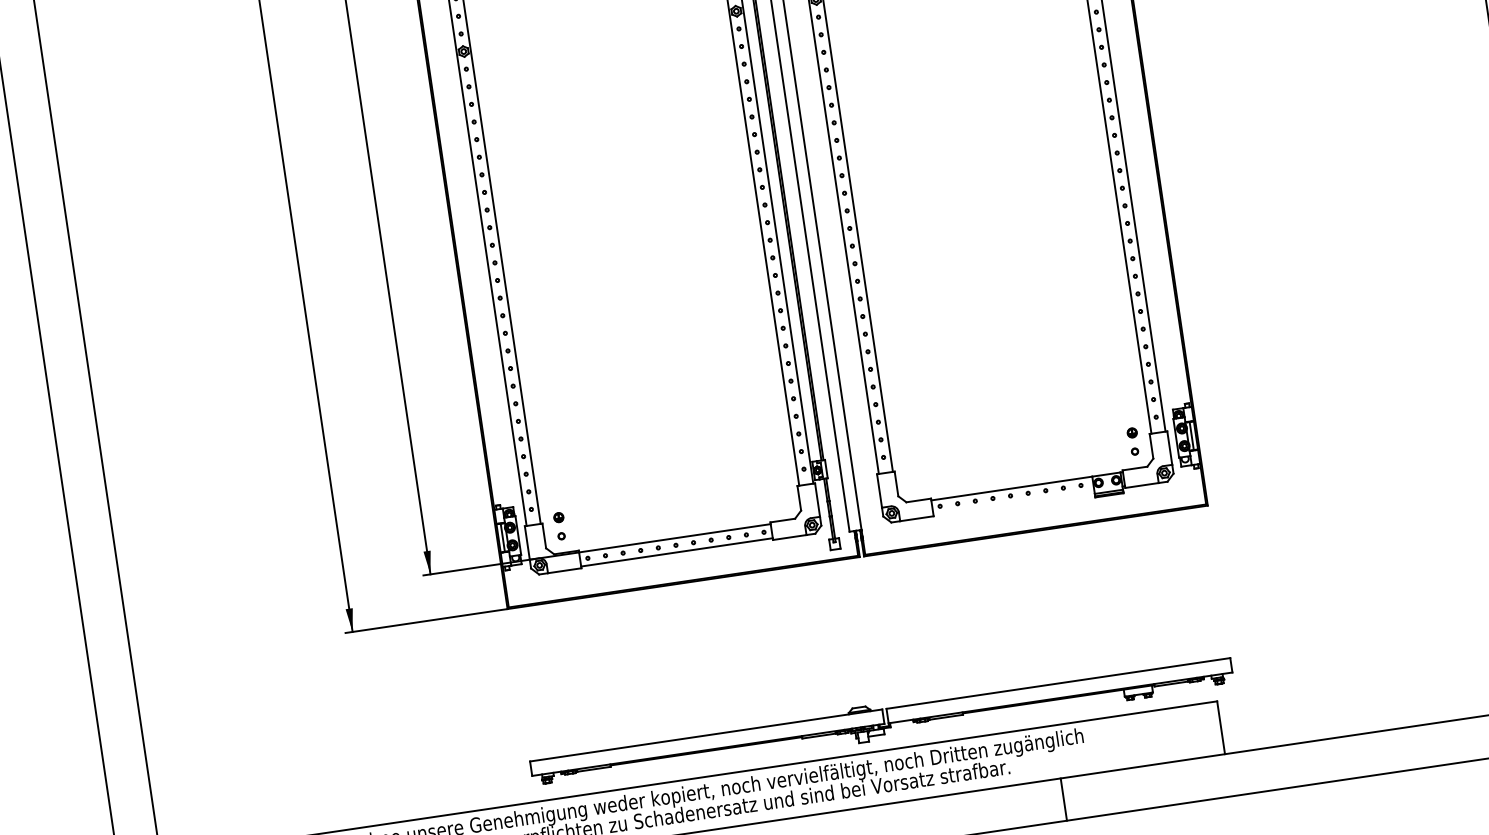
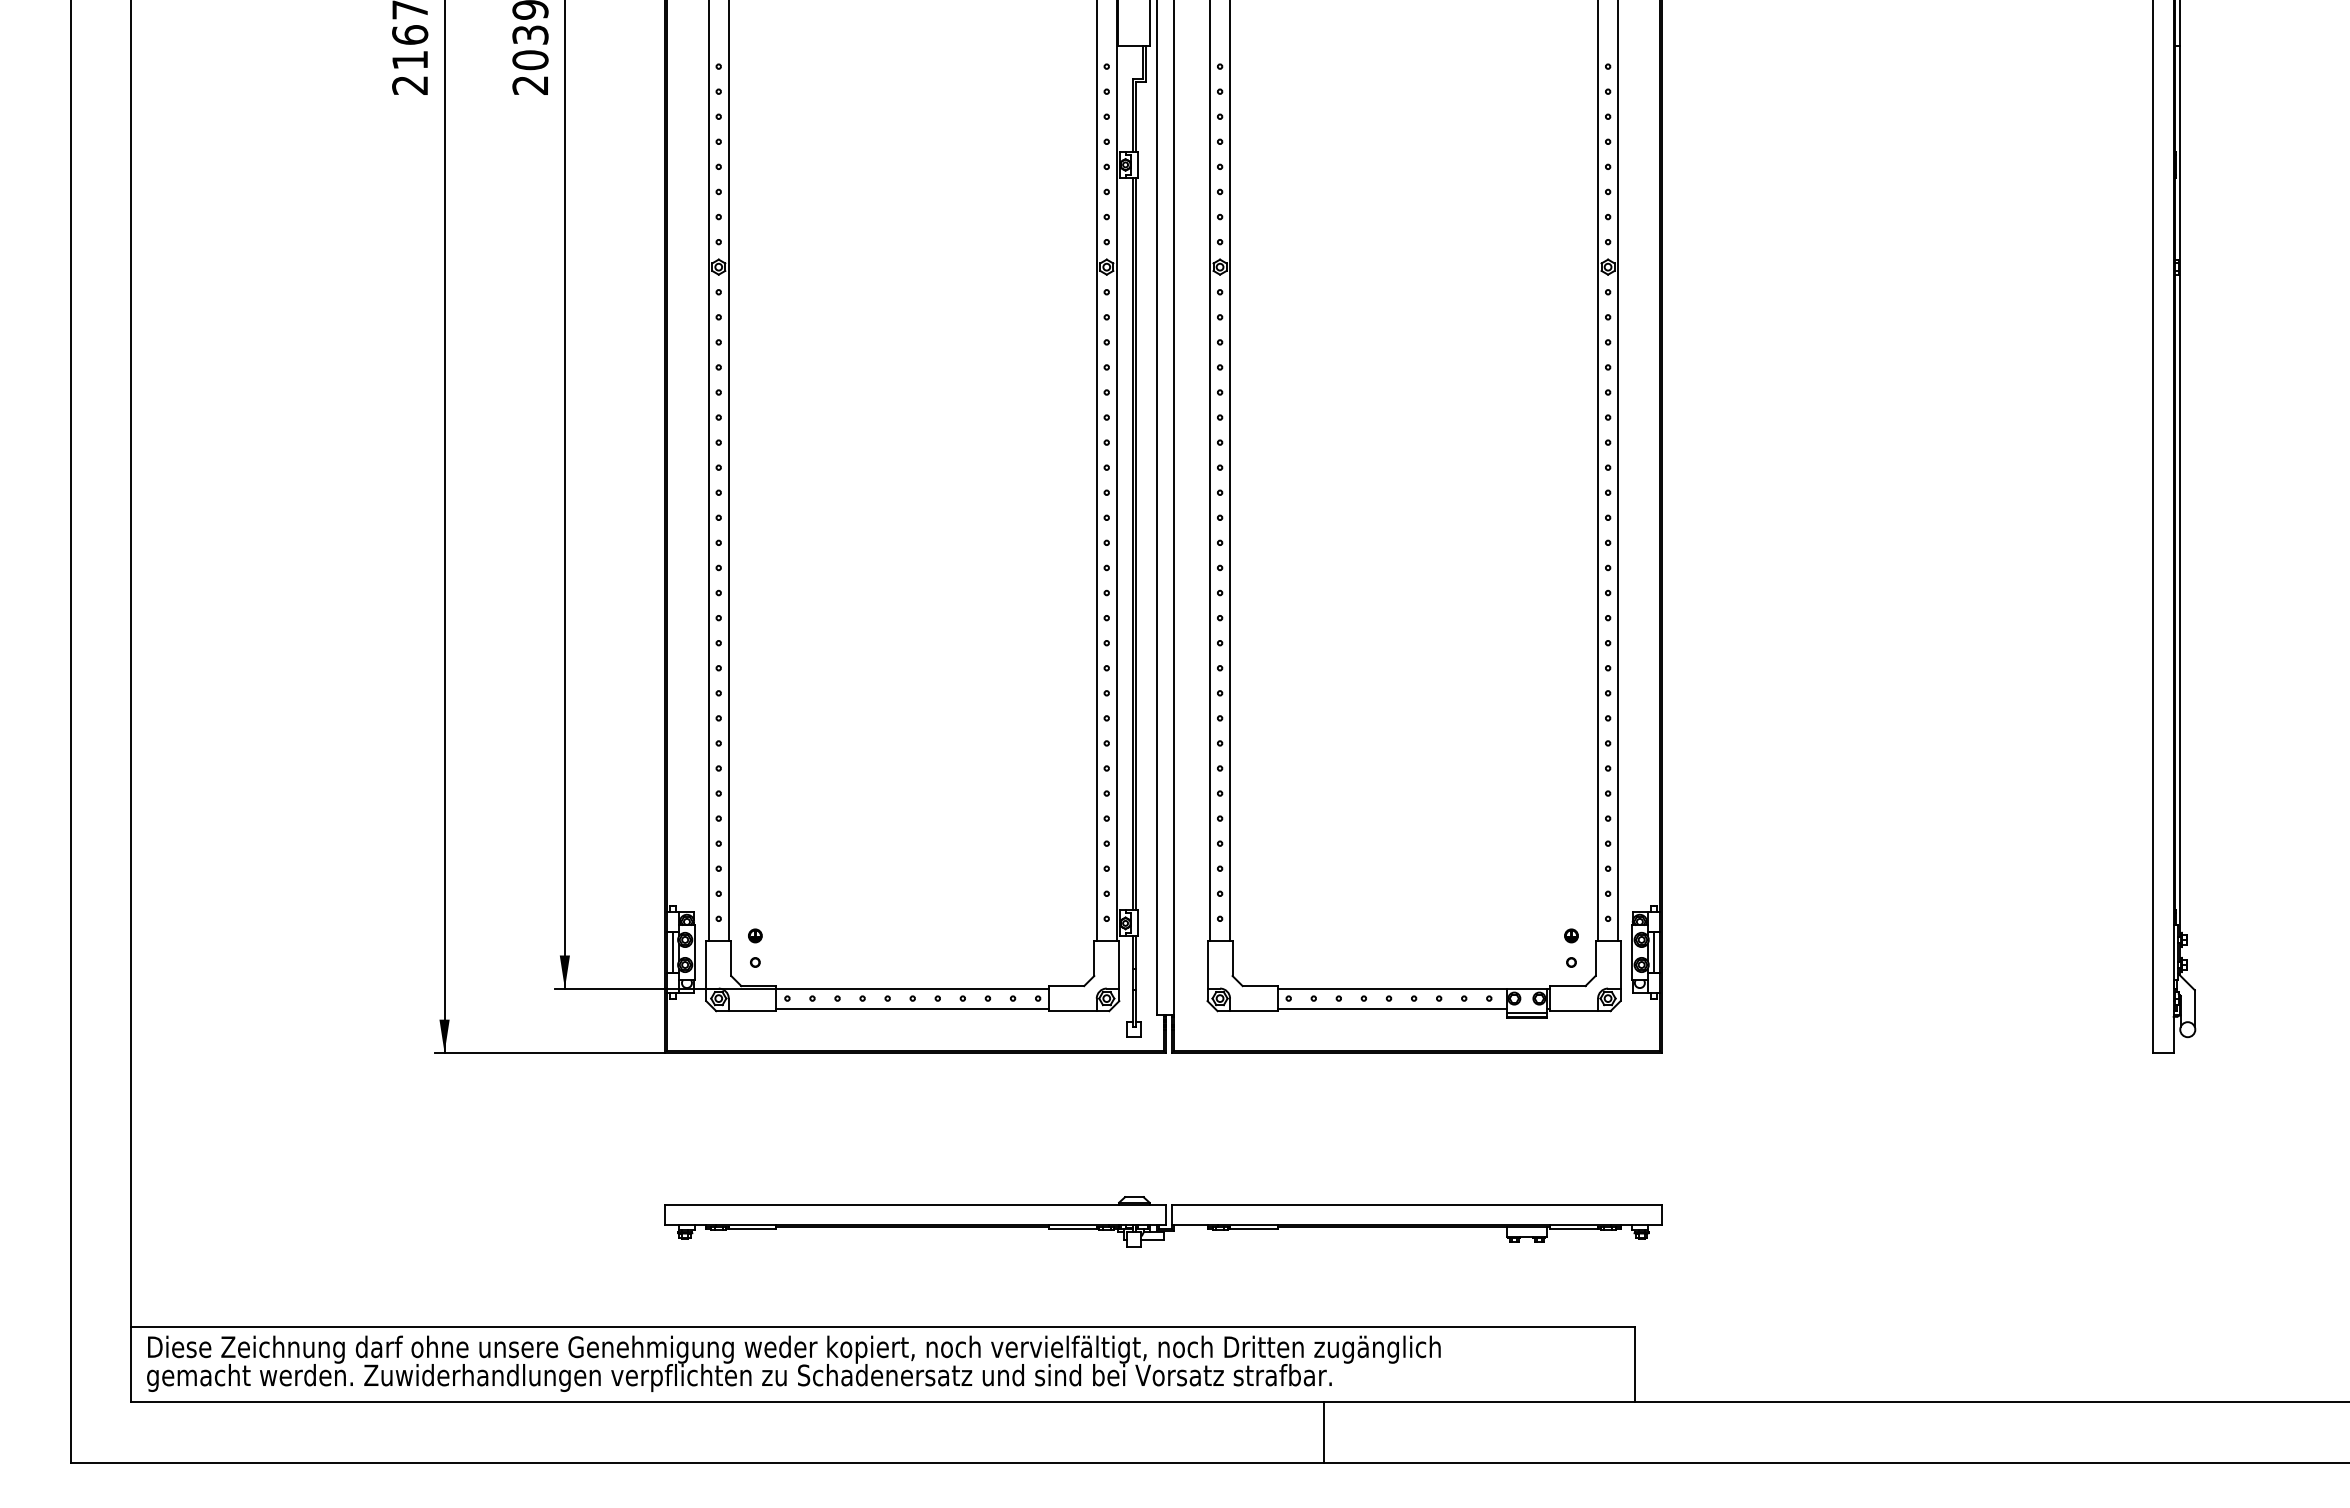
line: (1013, 502) -> (1391, 1008), added
part: (881, 721) -> (1163, 1221), moved
line: (1063, 799) -> (1323, 1432), moved

